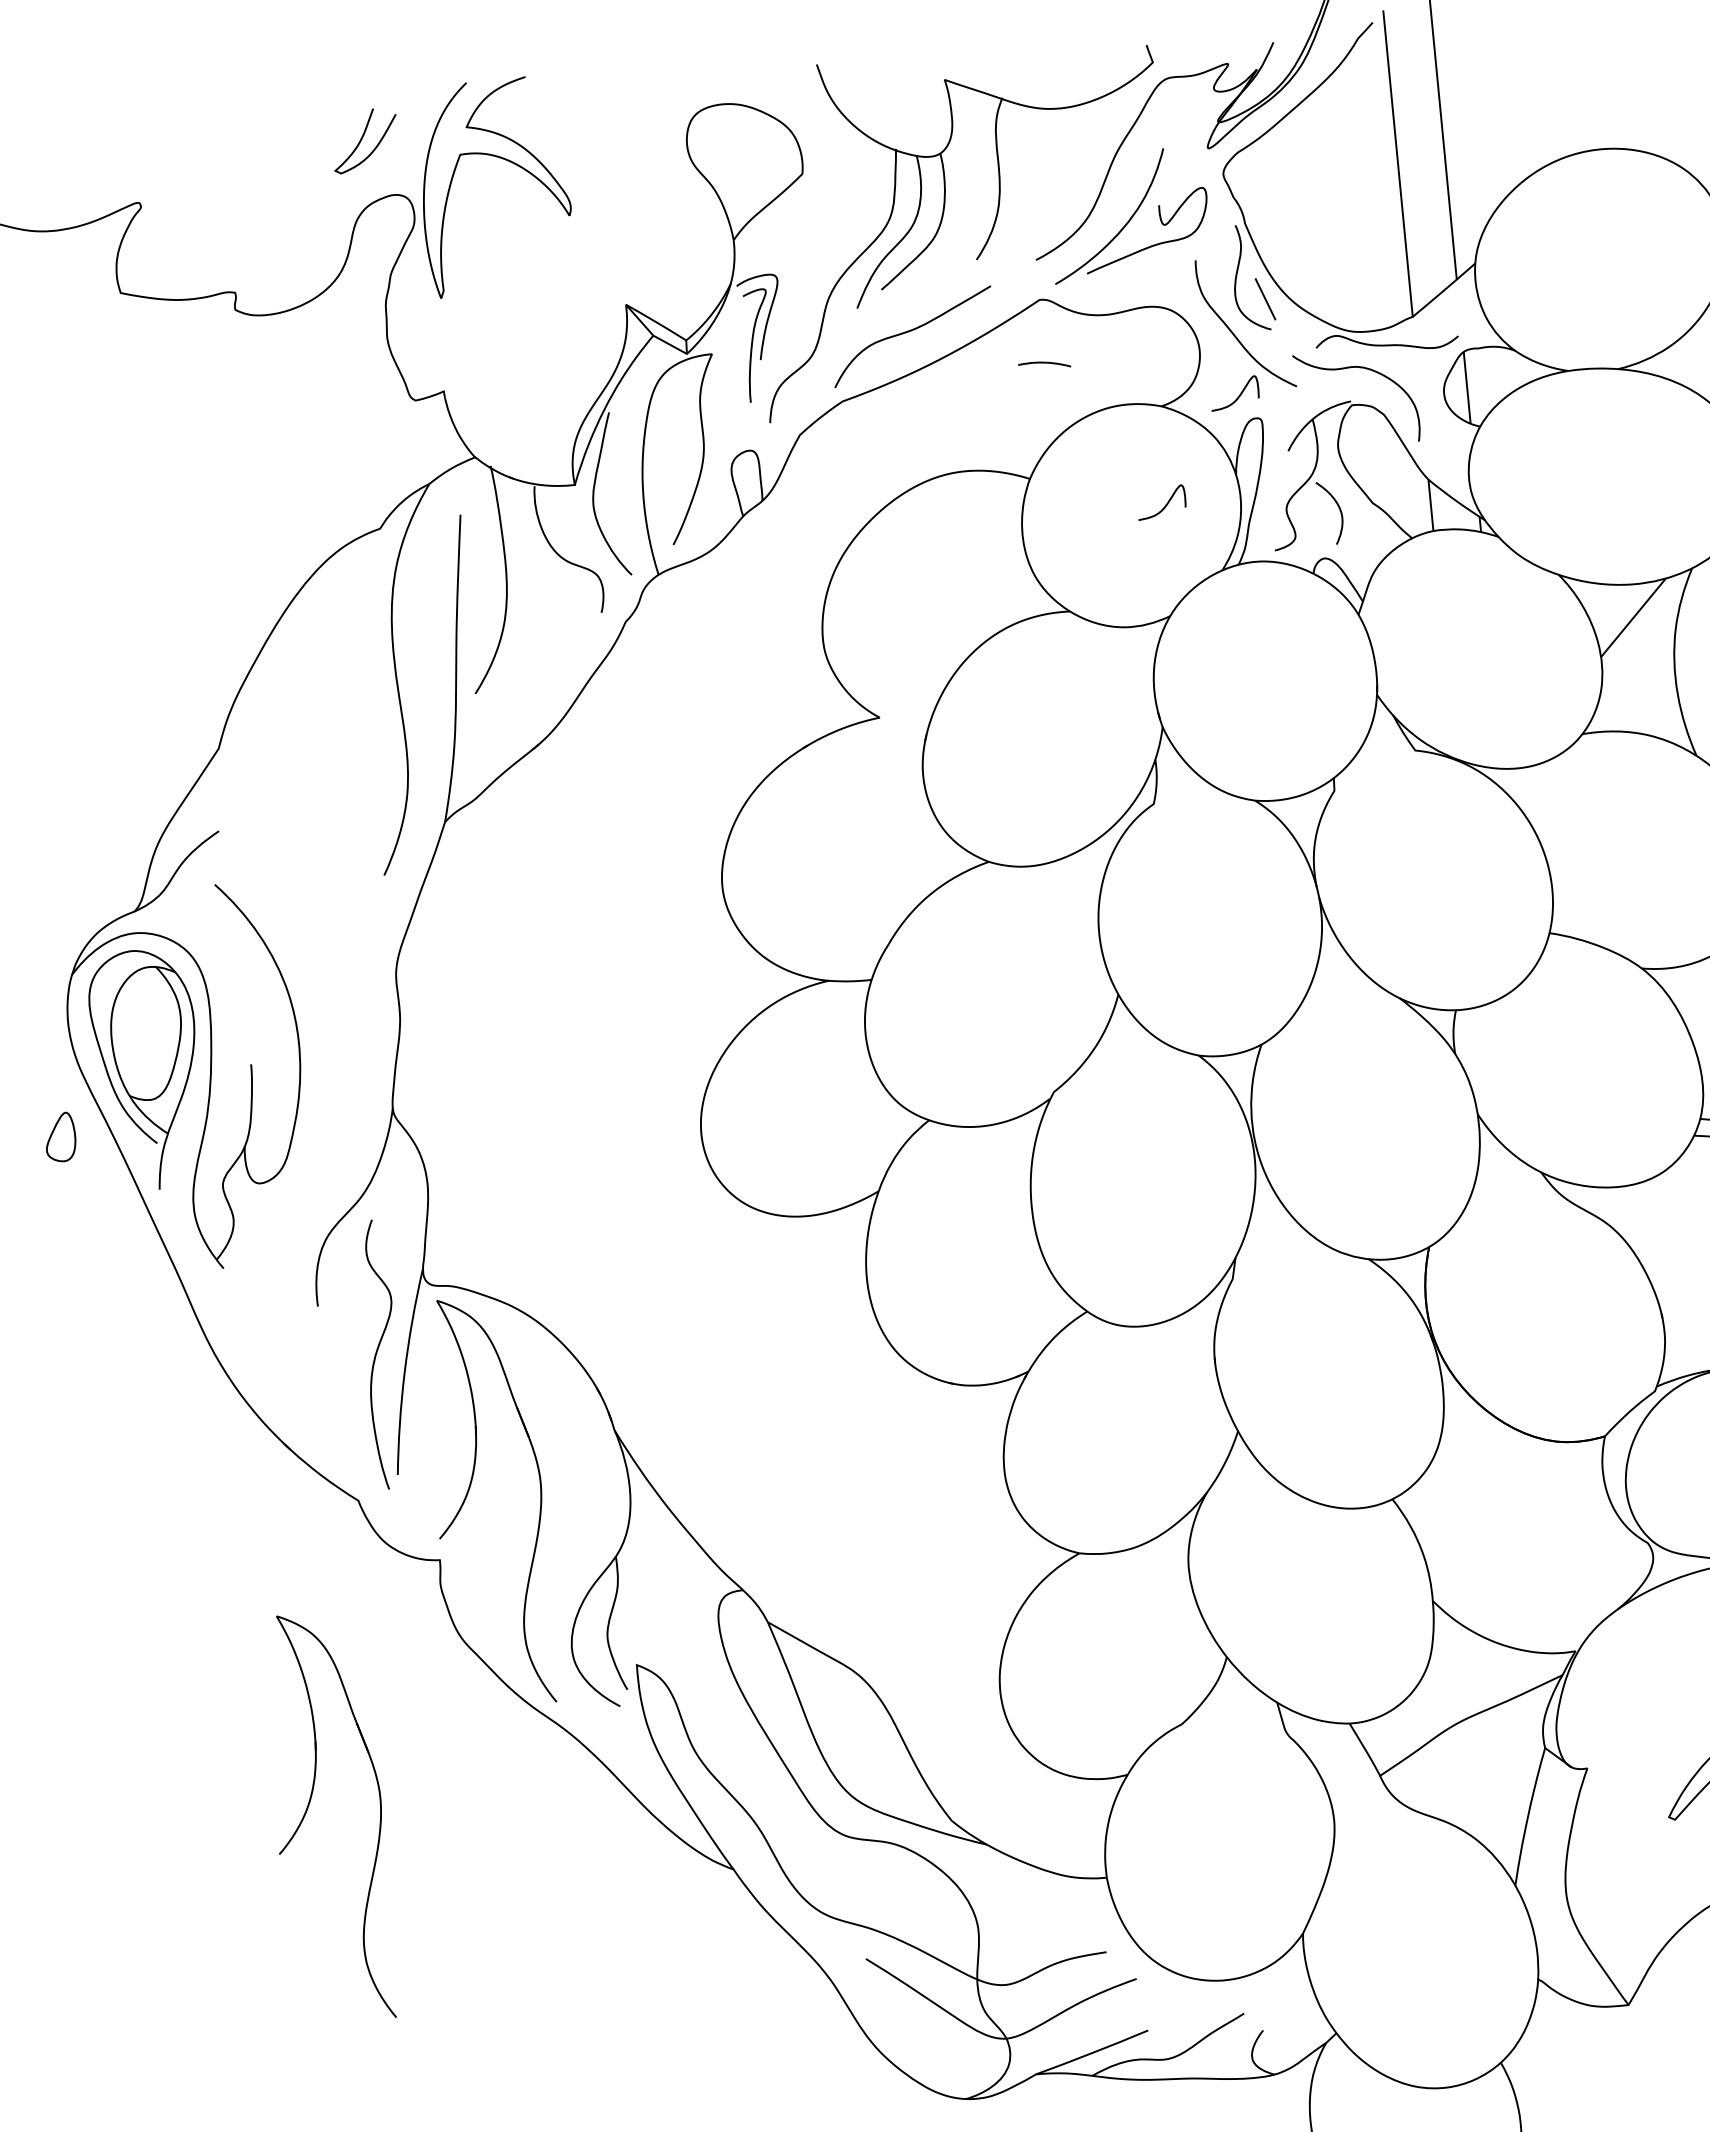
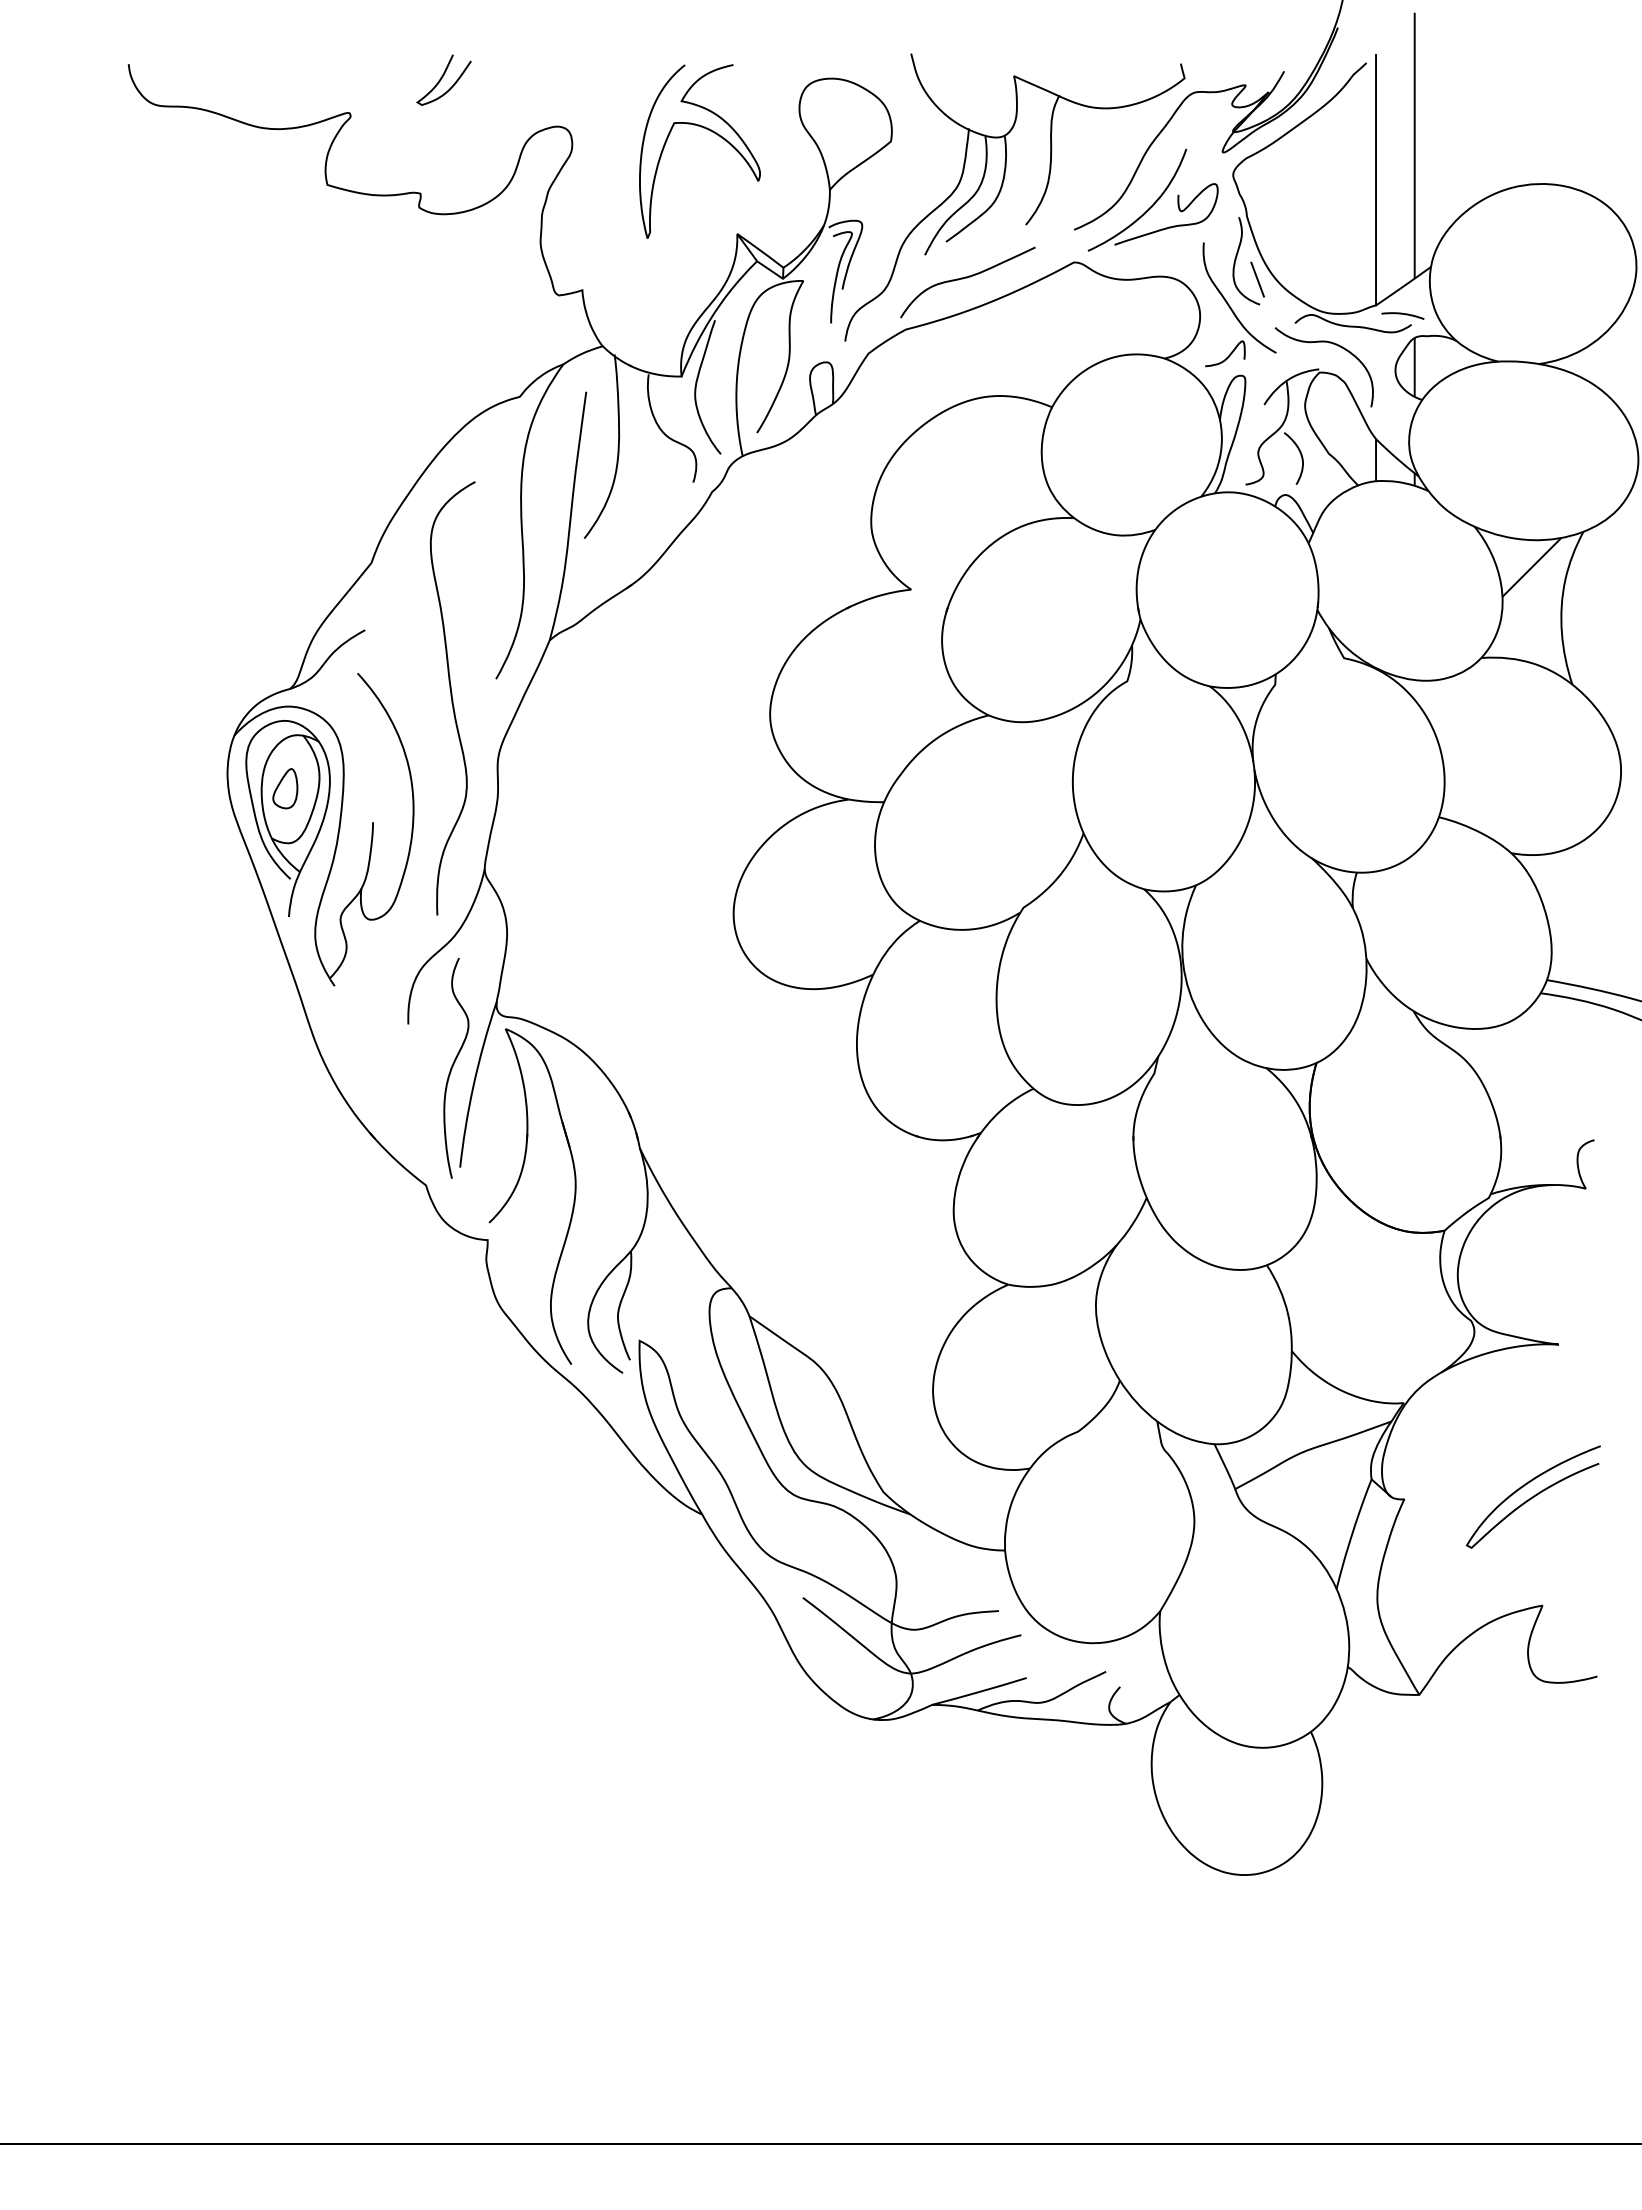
curve: (363, 138) -> (442, 78), moved
curve: (505, 160) -> (710, 131), moved
curve: (1043, 363) -> (1402, 314), moved
curve: (1165, 504) -> (1160, 438), removed
curve: (333, 904) -> (452, 698), added
part: (60, 1137) -> (285, 788), moved
part: (308, 1809) -> (361, 1432), removed

